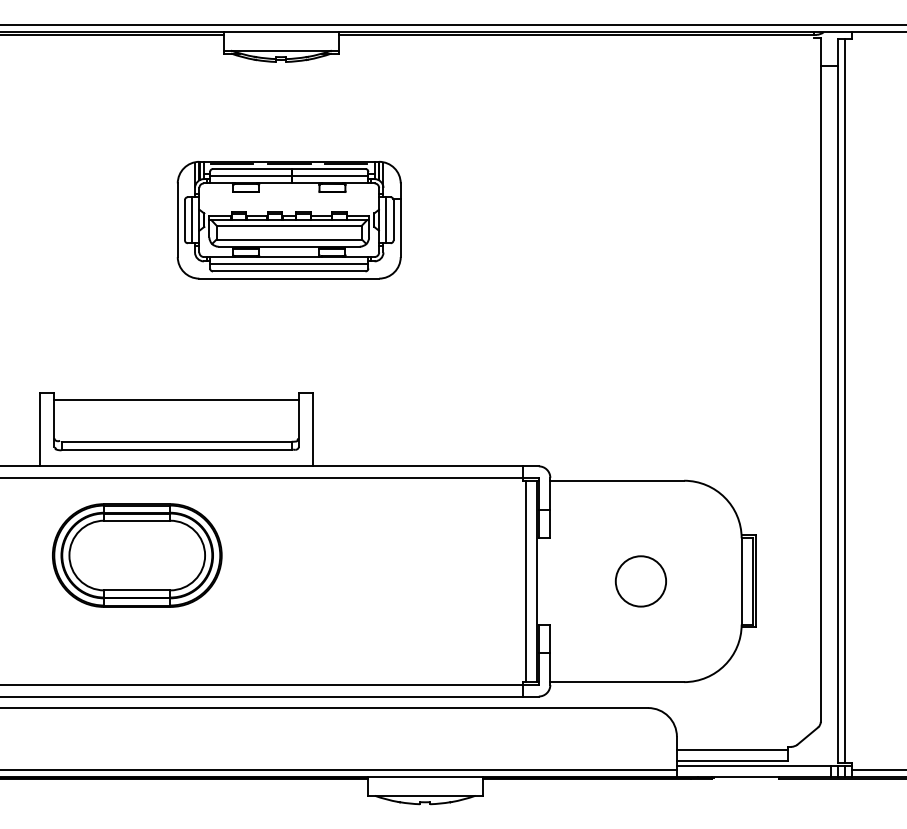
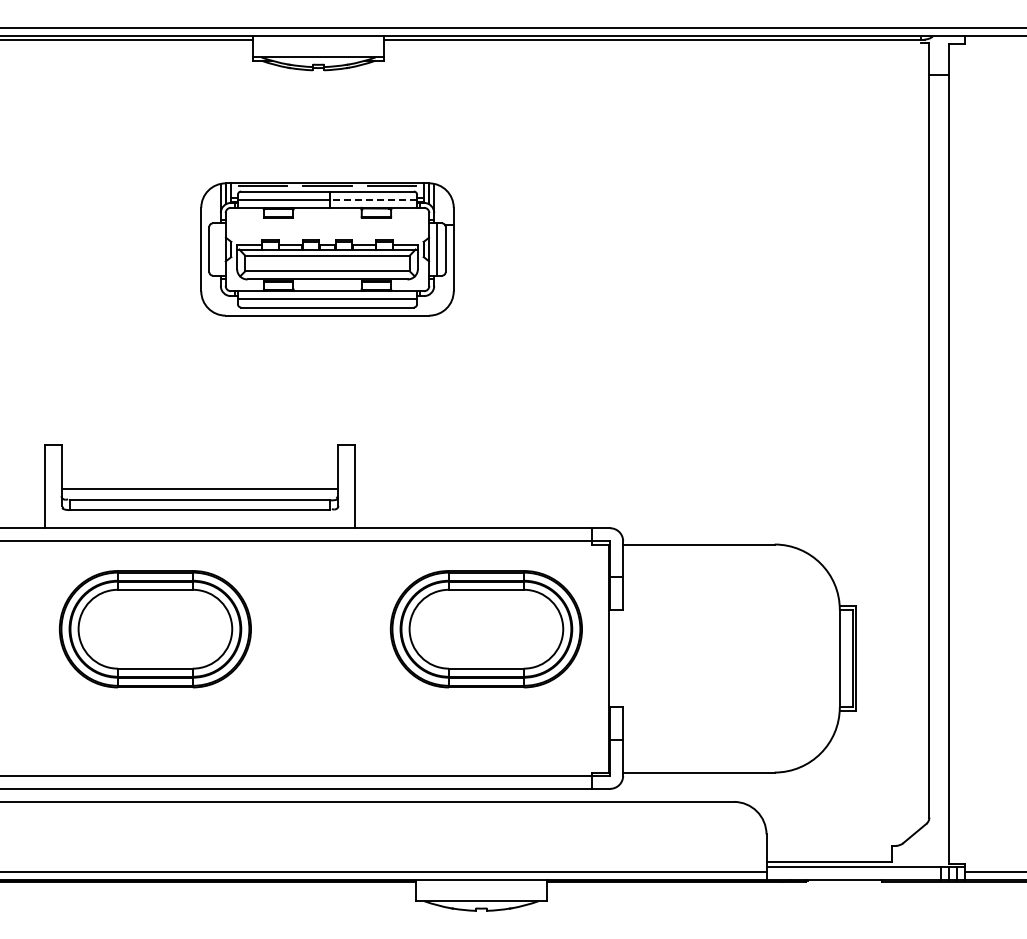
line: (329, 176) -> (373, 199), solid -> dashed
line: (192, 220) -> (217, 249), removed
line: (176, 400) -> (199, 489), moved
line: (845, 400) -> (957, 453), removed
part: (428, 555) -> (485, 629), added
line: (525, 581) -> (595, 658), removed
circle: (640, 581) -> (725, 658), removed
line: (731, 750) -> (828, 849), removed

